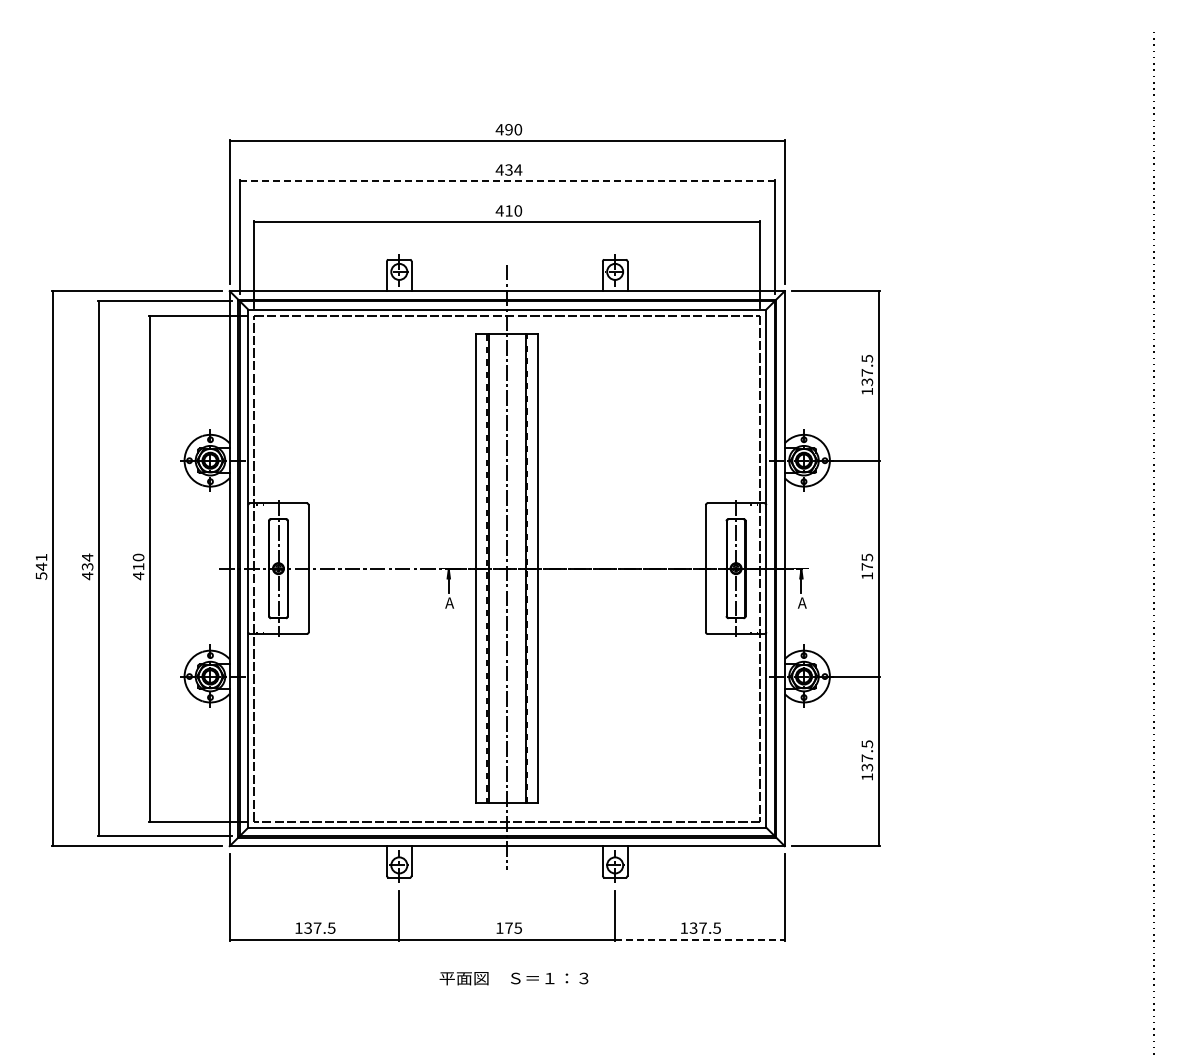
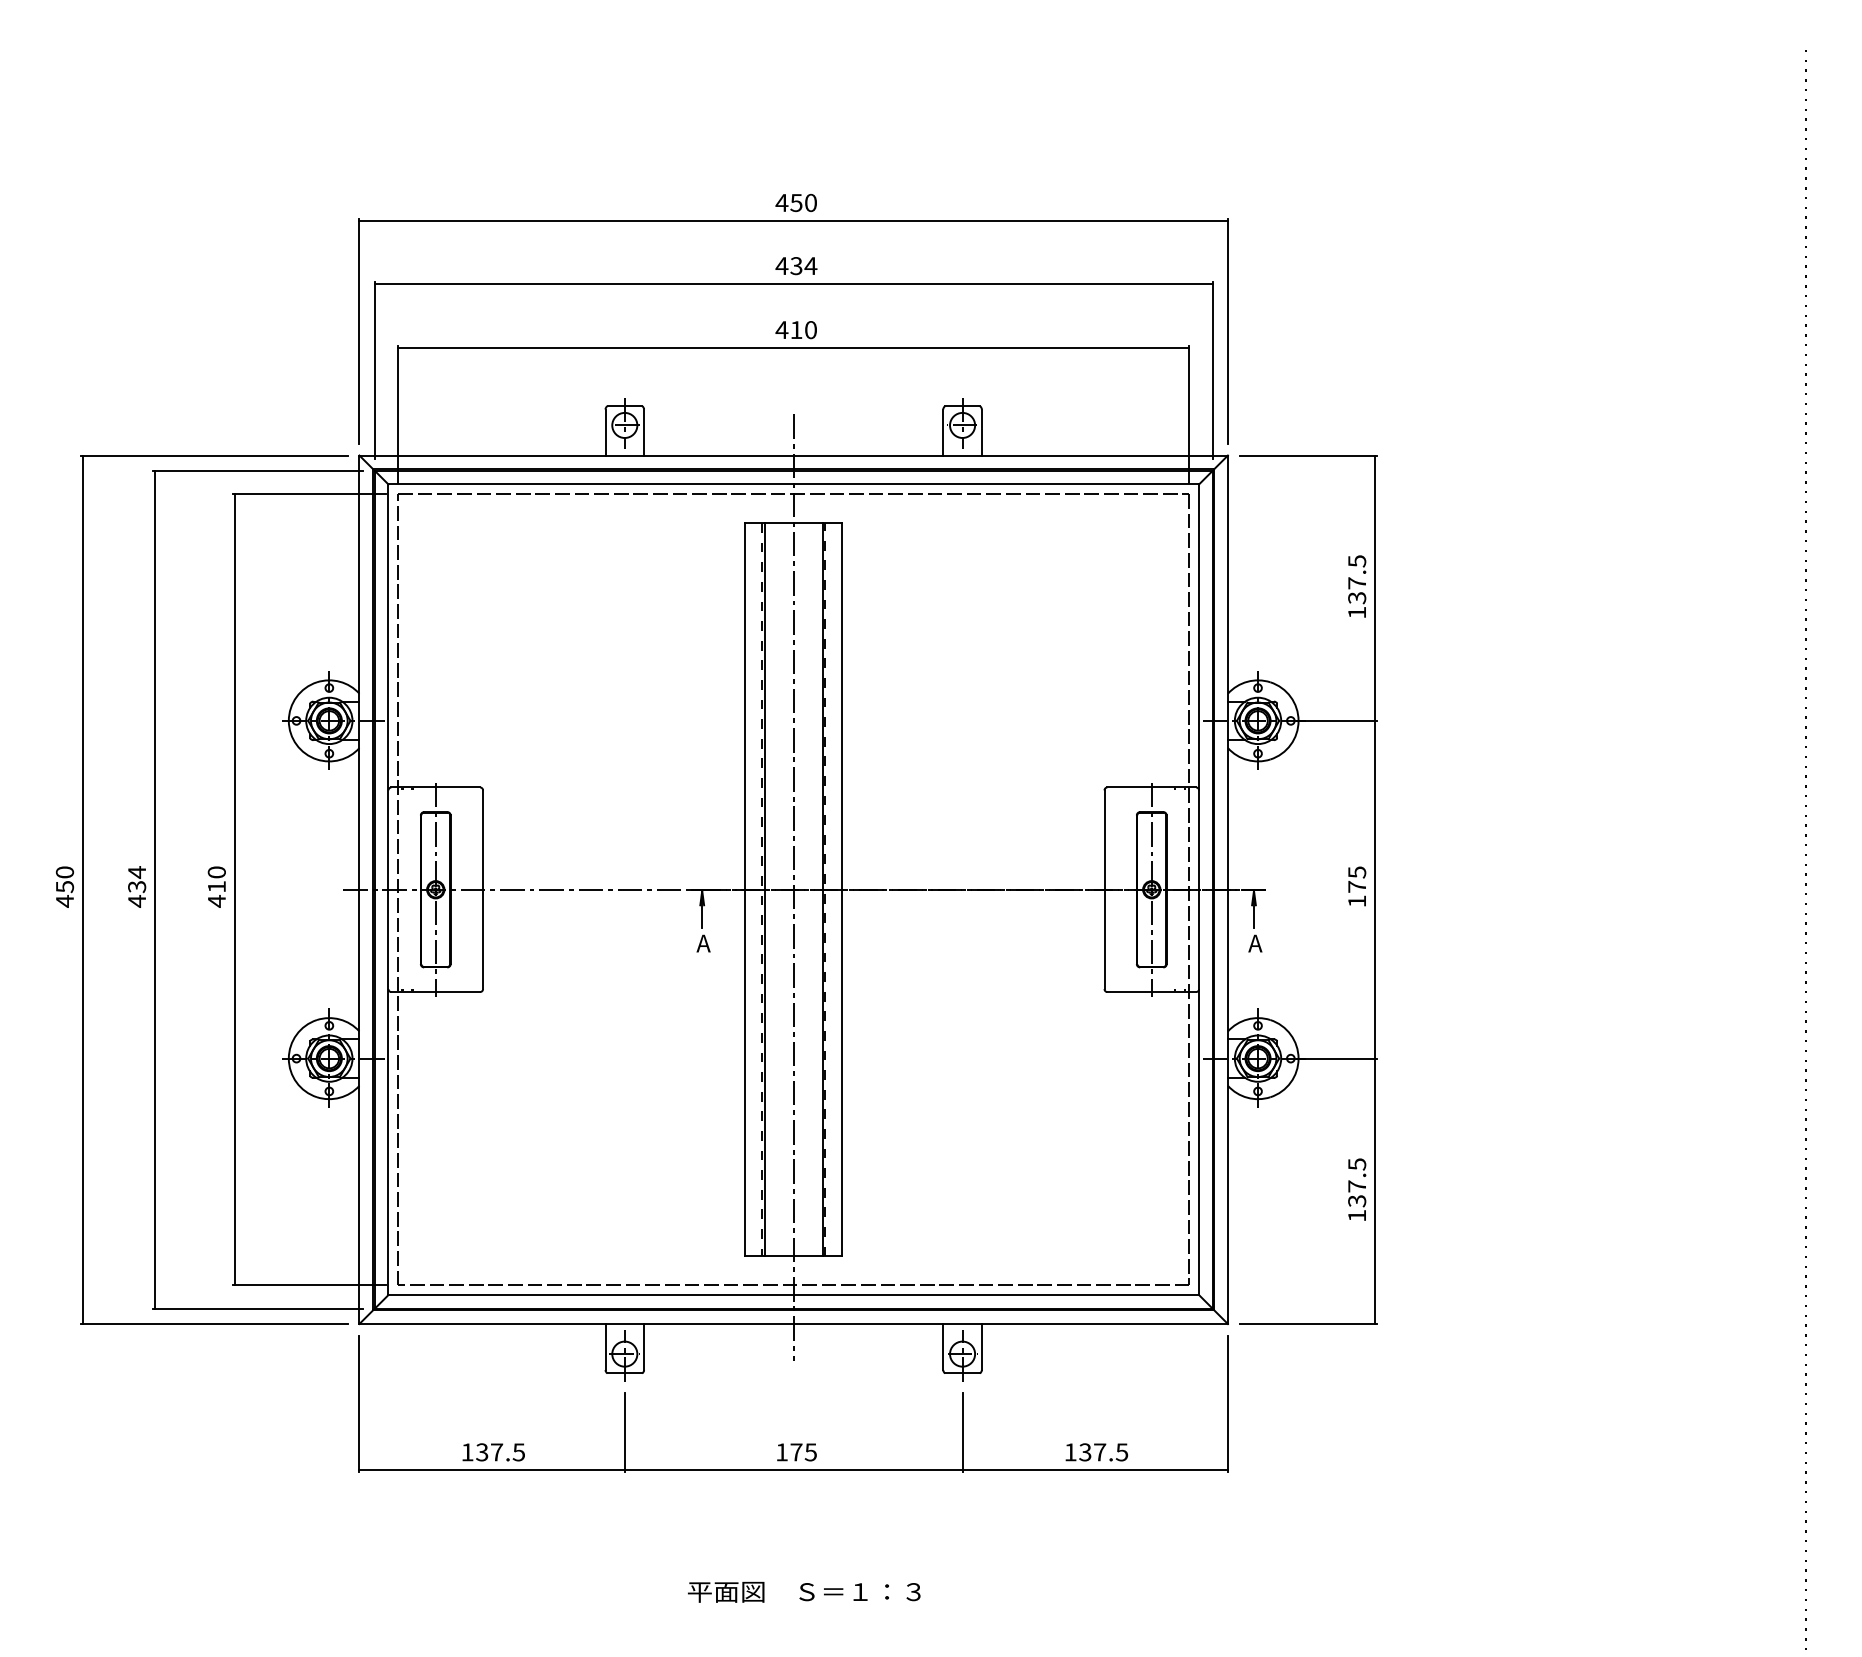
text: (508, 129) -> (795, 202), 490 -> 450
line: (507, 181) -> (794, 283), dashed -> solid
text: (41, 566) -> (64, 886), 541 -> 450
line: (699, 939) -> (1094, 1470), dashed -> solid
text: (513, 978) -> (803, 1592), moved

